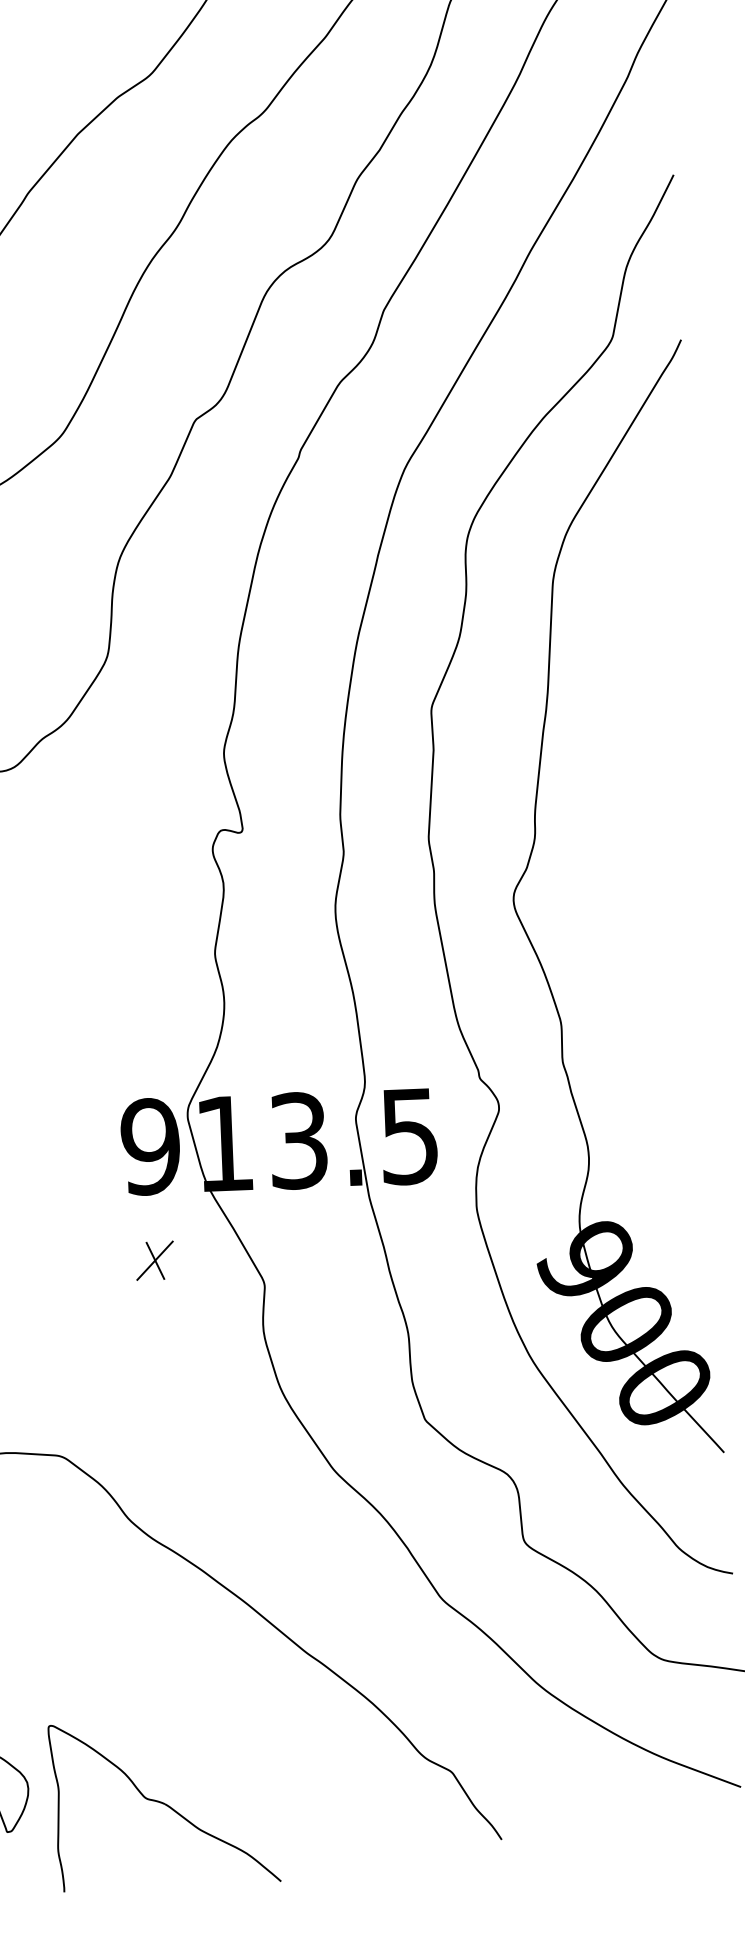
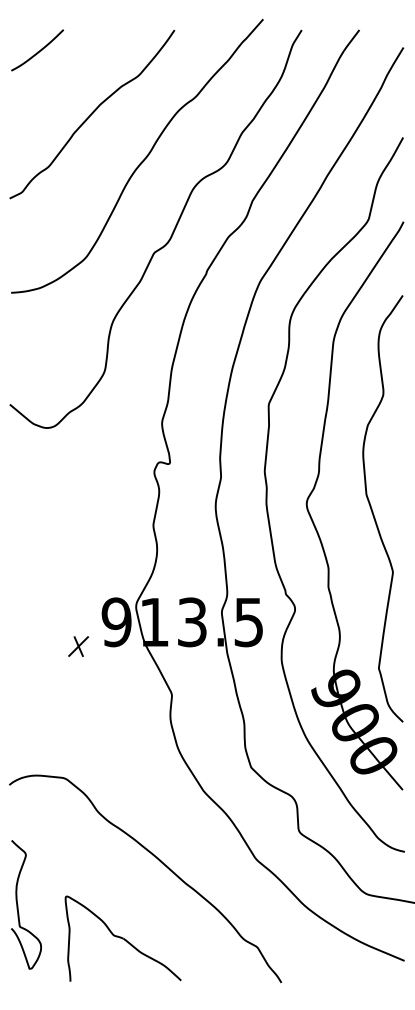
curve: (644, 909) -> (373, 511), added
part: (154, 1260) -> (78, 646), moved
part: (162, 1803) -> (122, 938), moved

